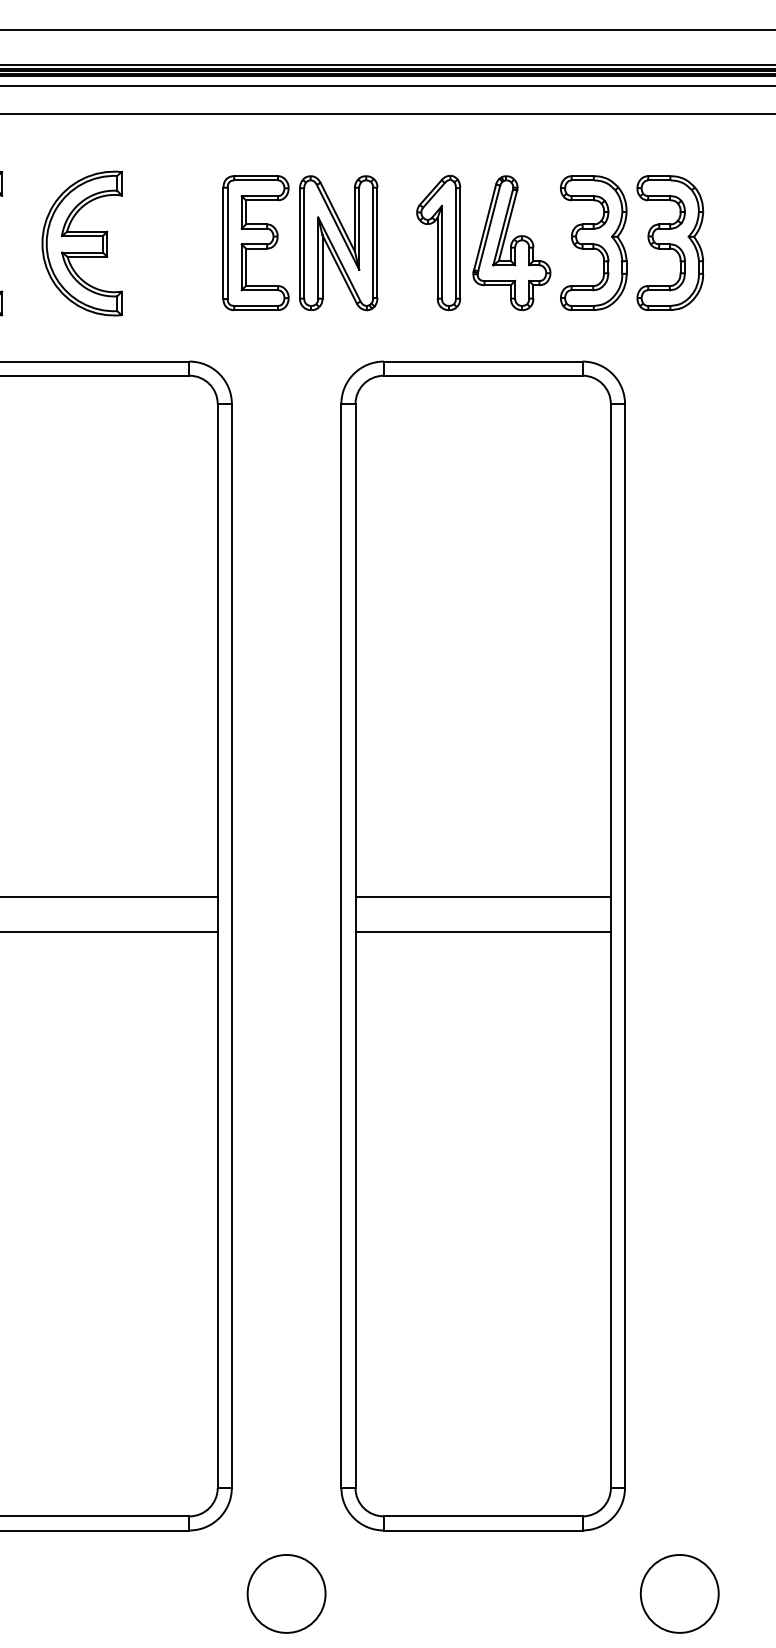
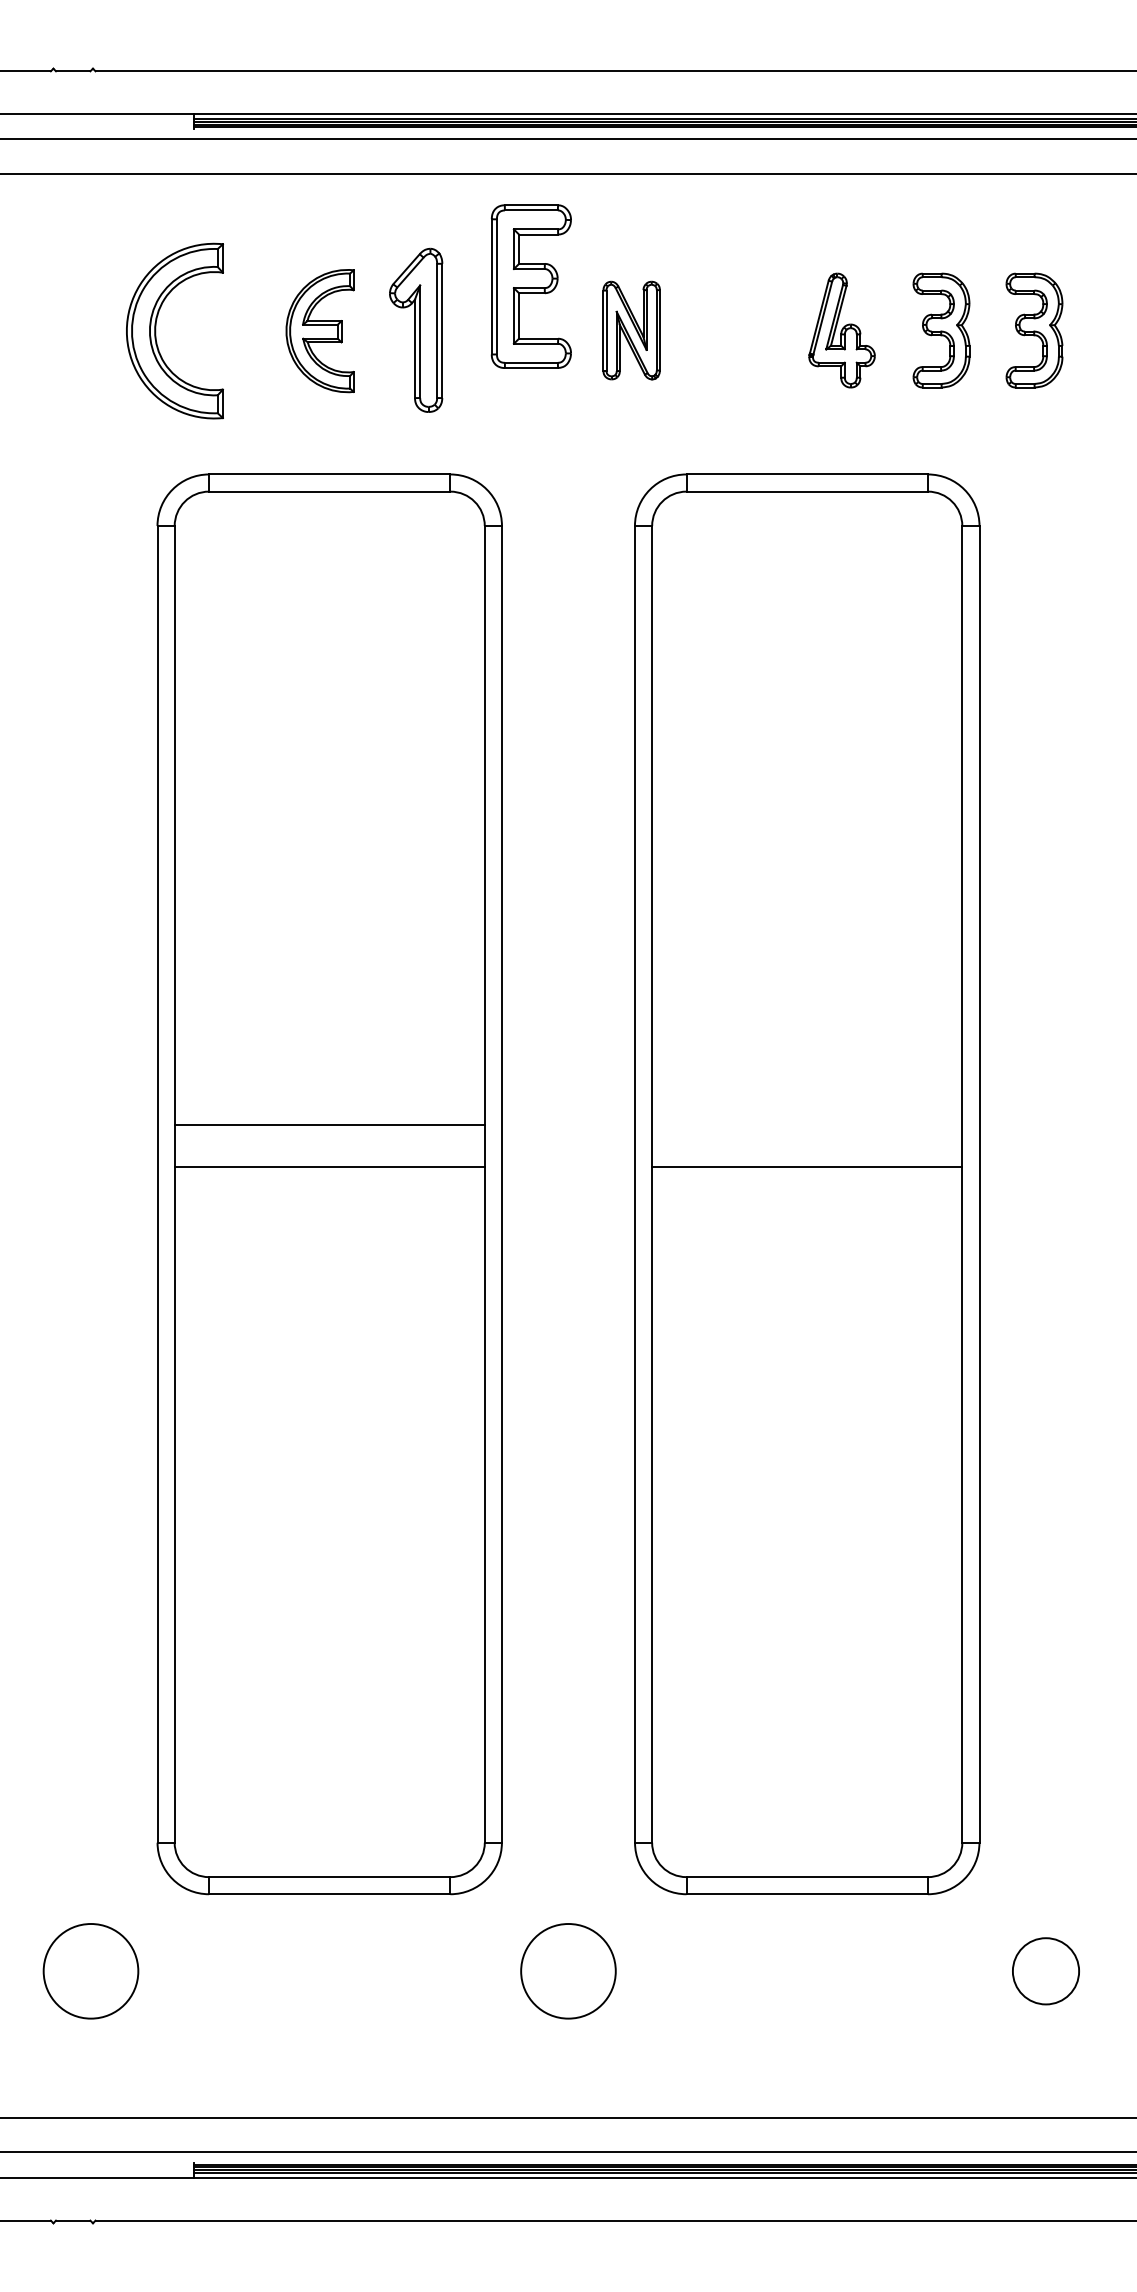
part: (438, 242) -> (416, 329), moved
part: (82, 243) -> (320, 330), size x0.7
part: (255, 243) -> (530, 286), moved
part: (338, 243) -> (631, 330), size x0.6
part: (511, 243) -> (841, 330), size x0.7
part: (593, 243) -> (941, 330), size x0.7
part: (670, 243) -> (1034, 330), size x0.7
line: (483, 896) -> (807, 1124), removed
circle: (679, 1594) -> (1045, 1971), size x0.7

